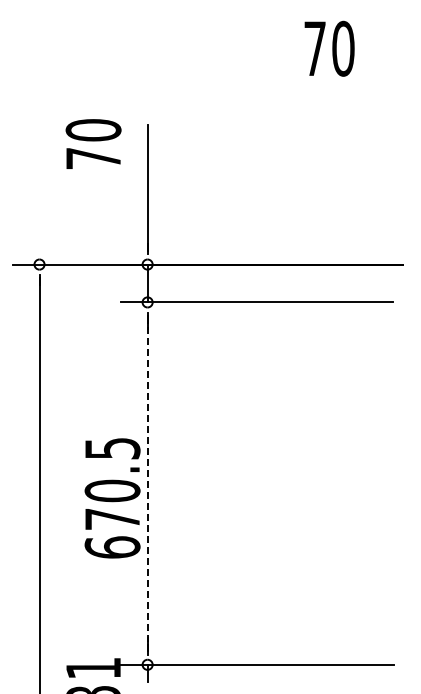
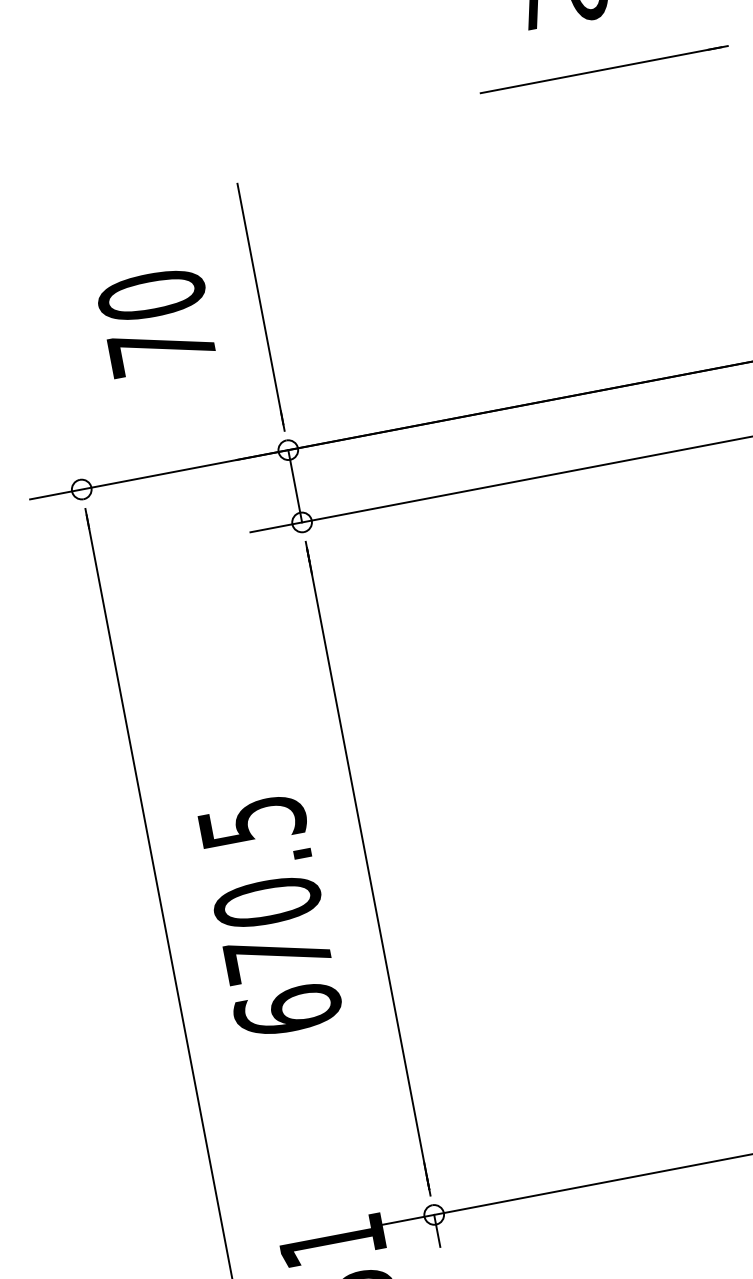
line: (343, 102) -> (603, 69), added
text: (93, 143) -> (156, 320), moved
line: (147, 483) -> (367, 868), dashed -> solid
text: (112, 498) -> (270, 916), moved

